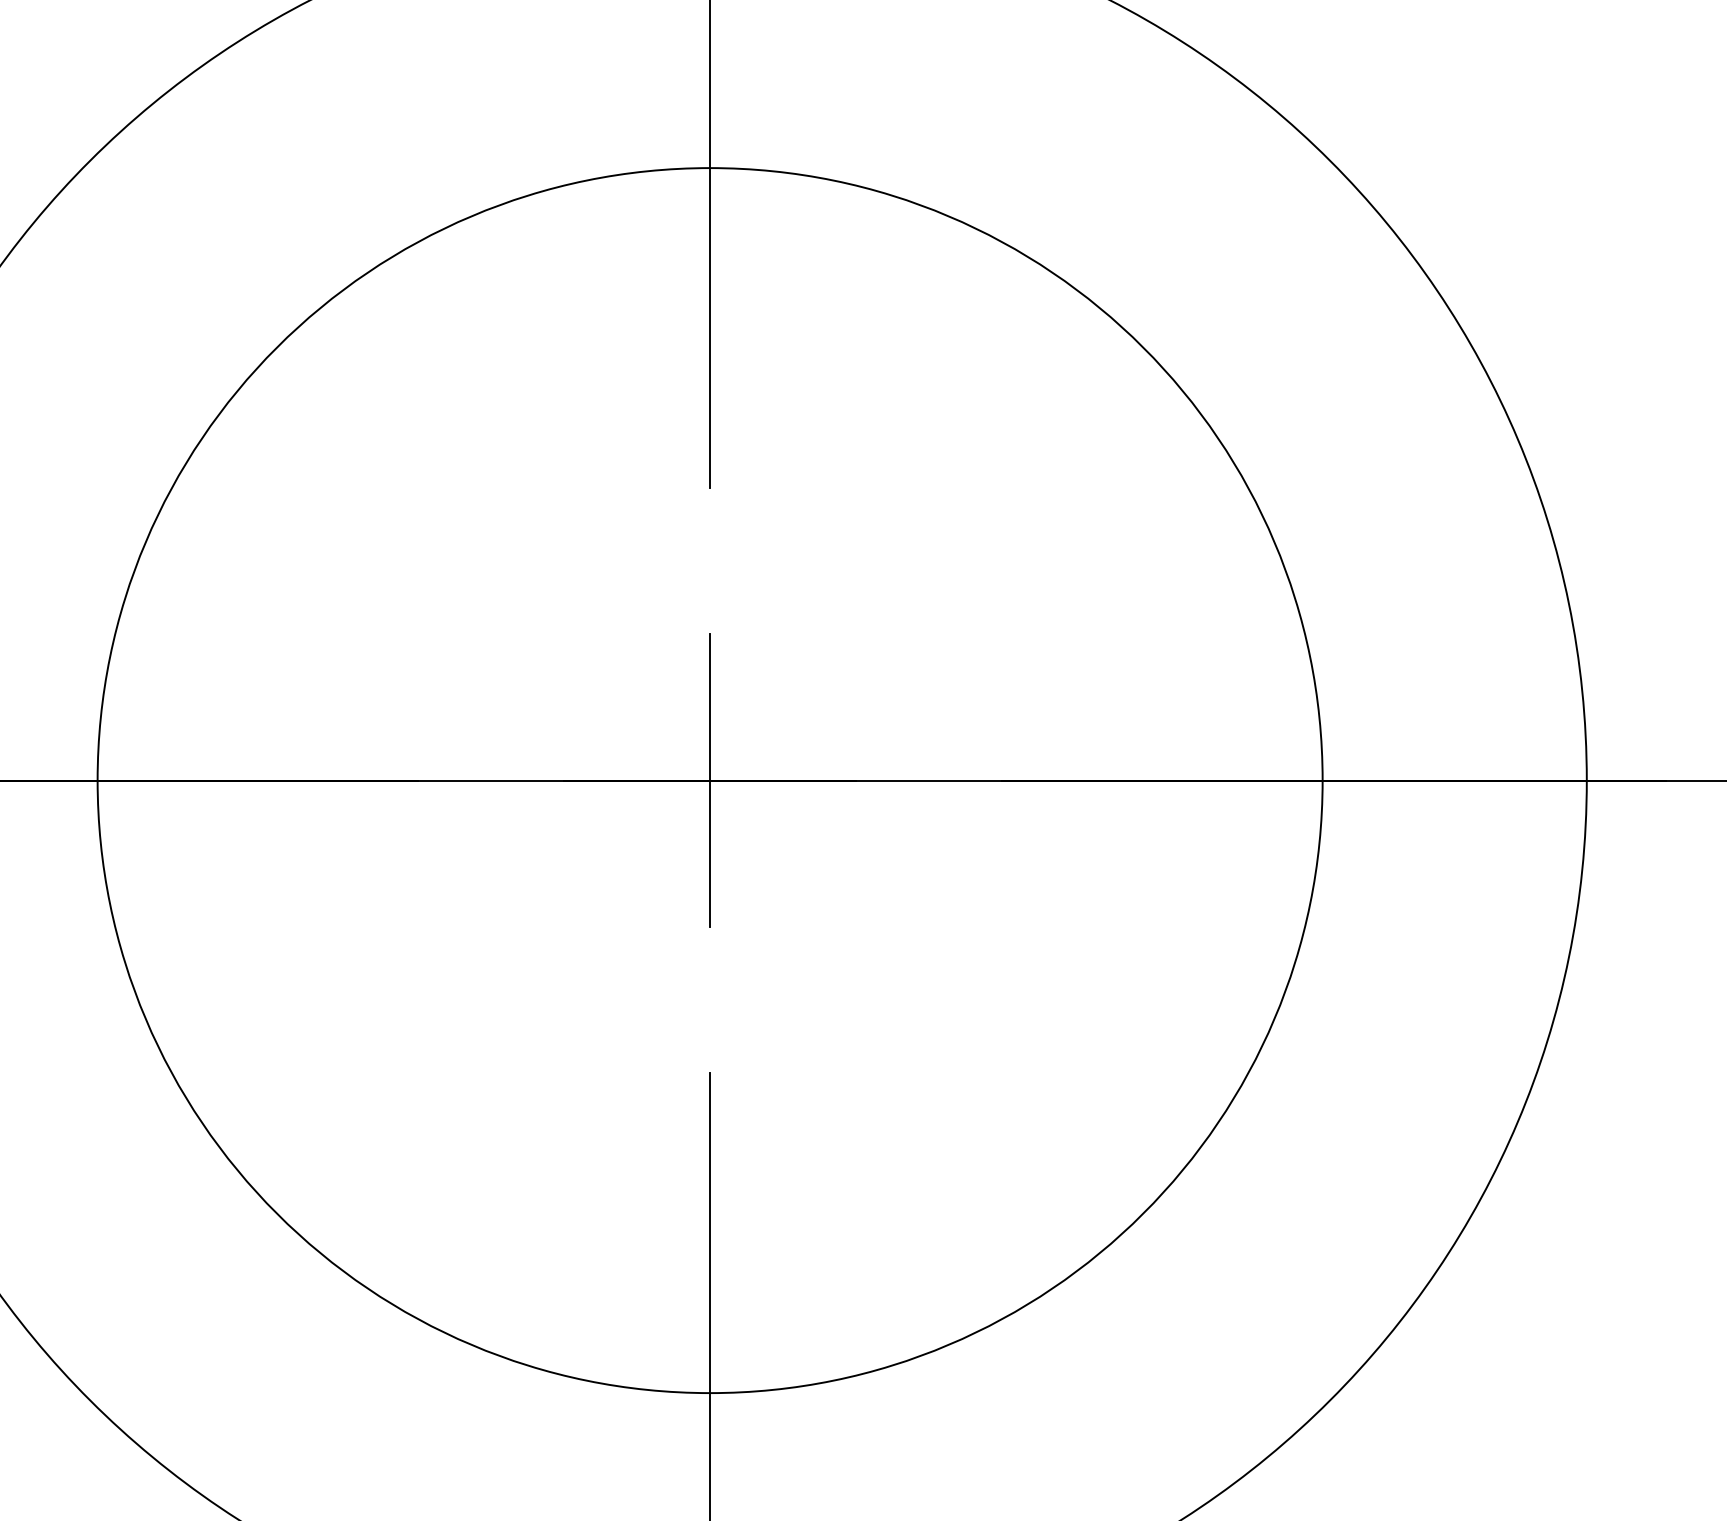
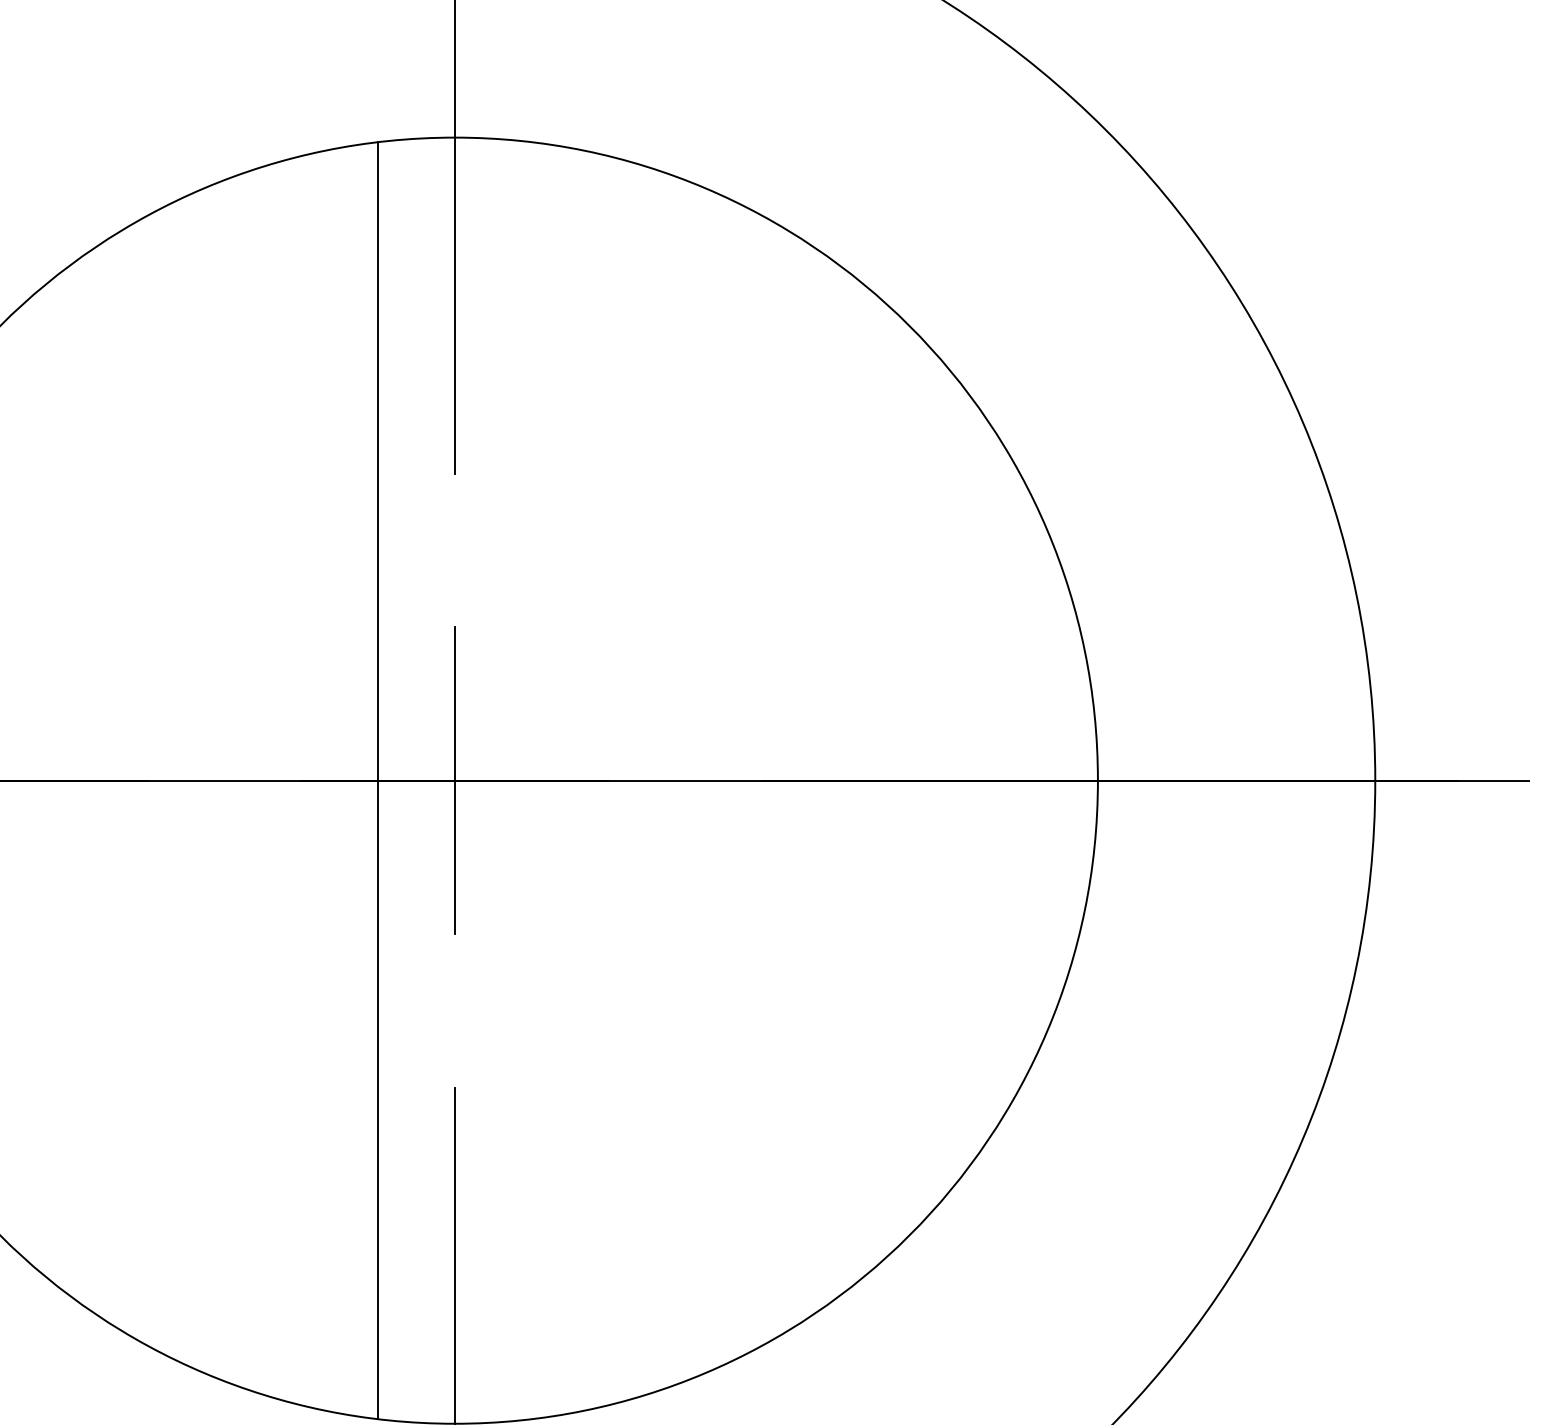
line: (636, 780) -> (377, 780), added

